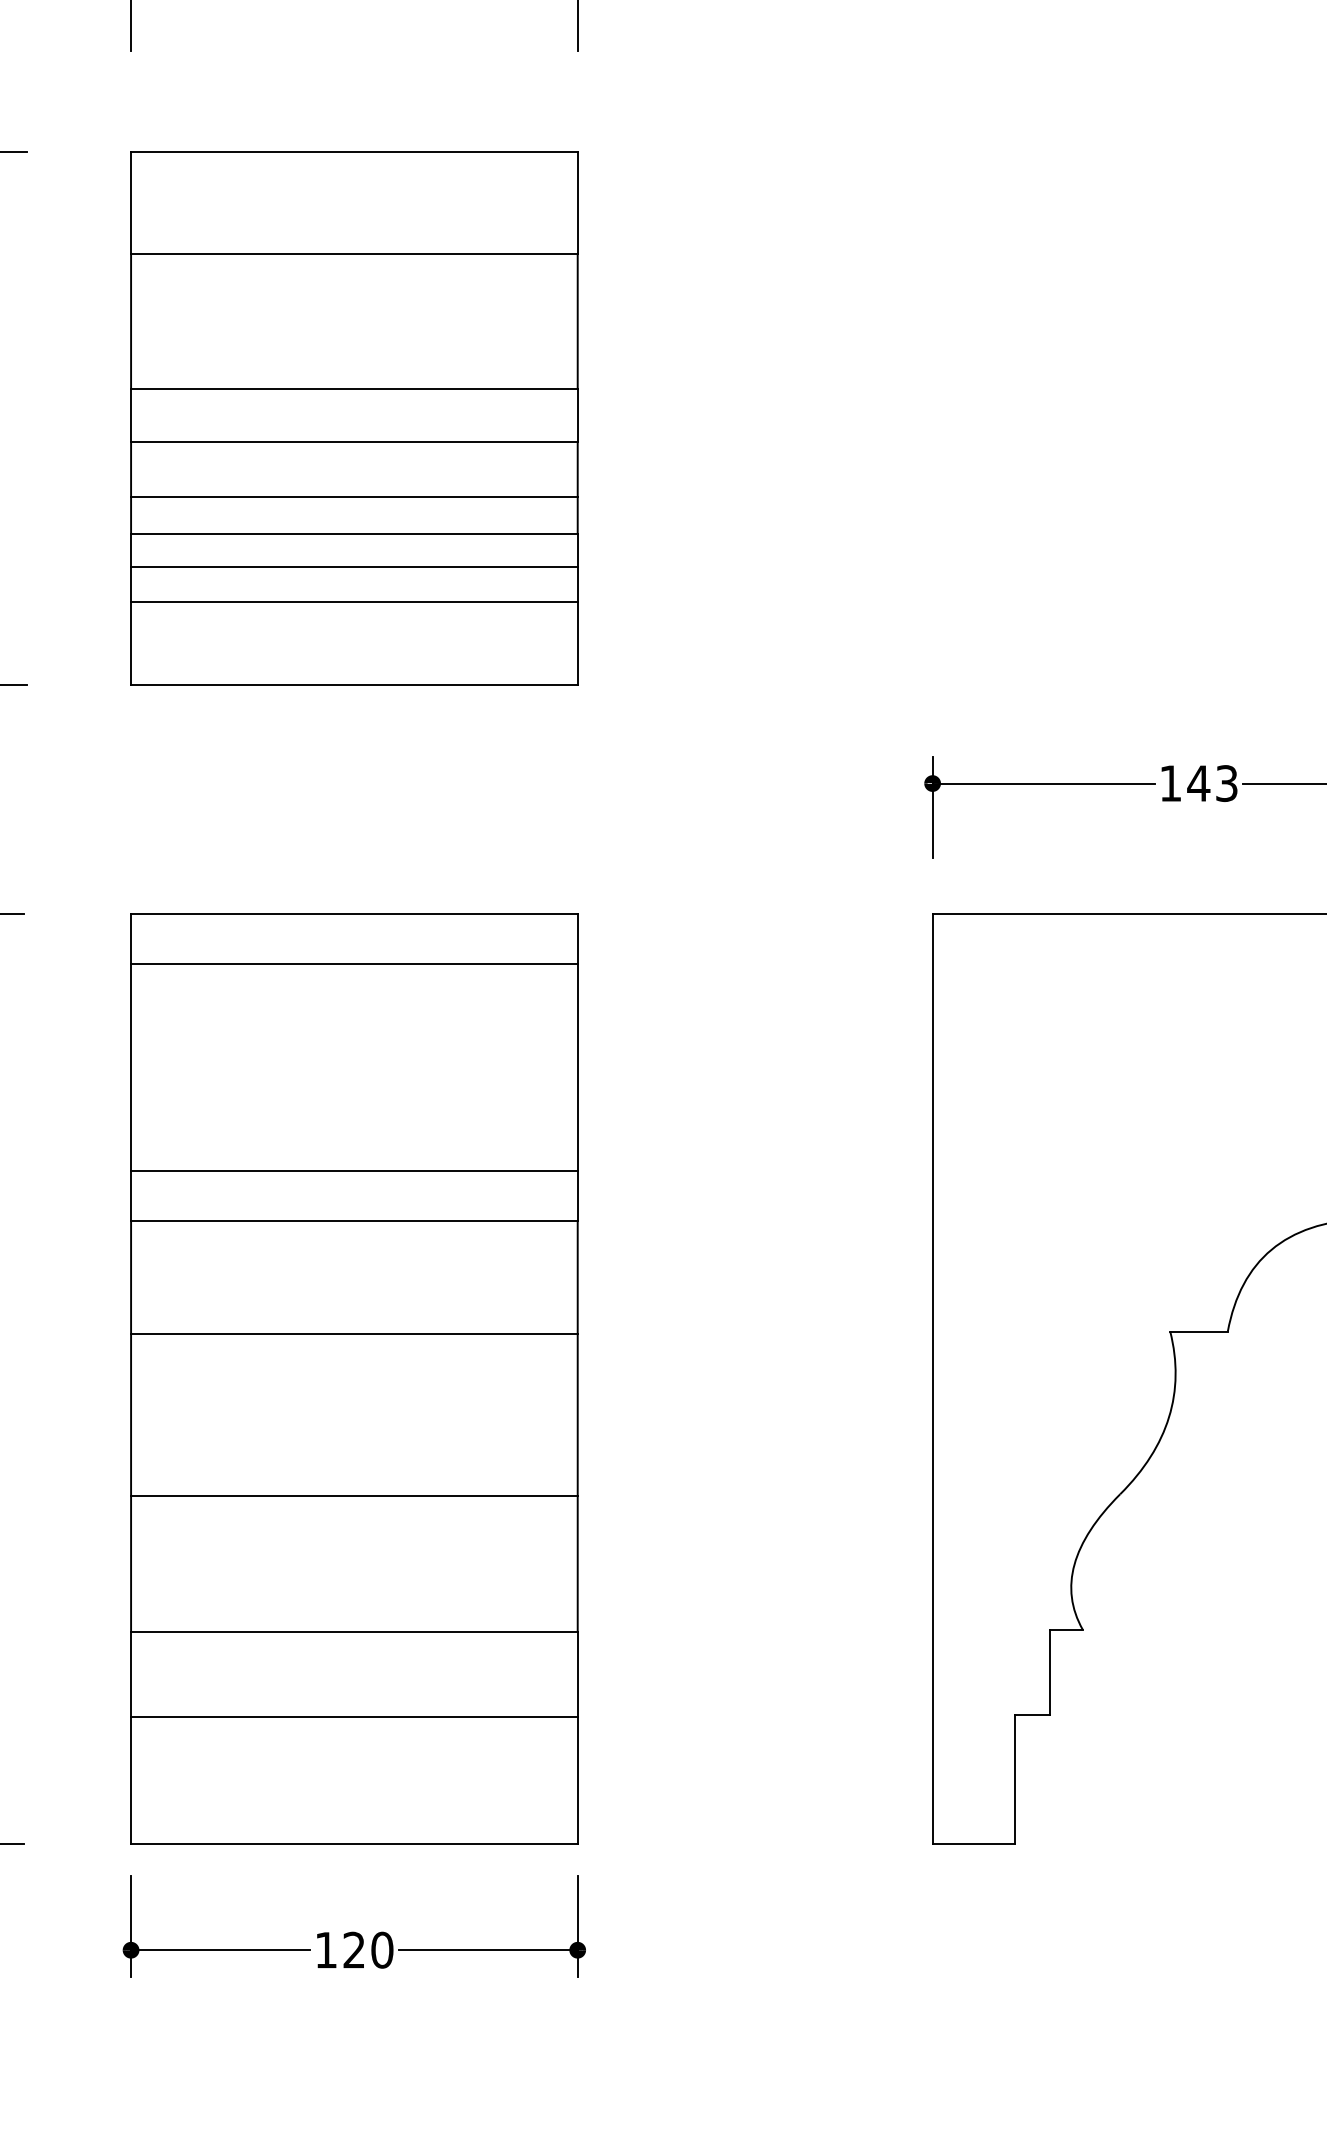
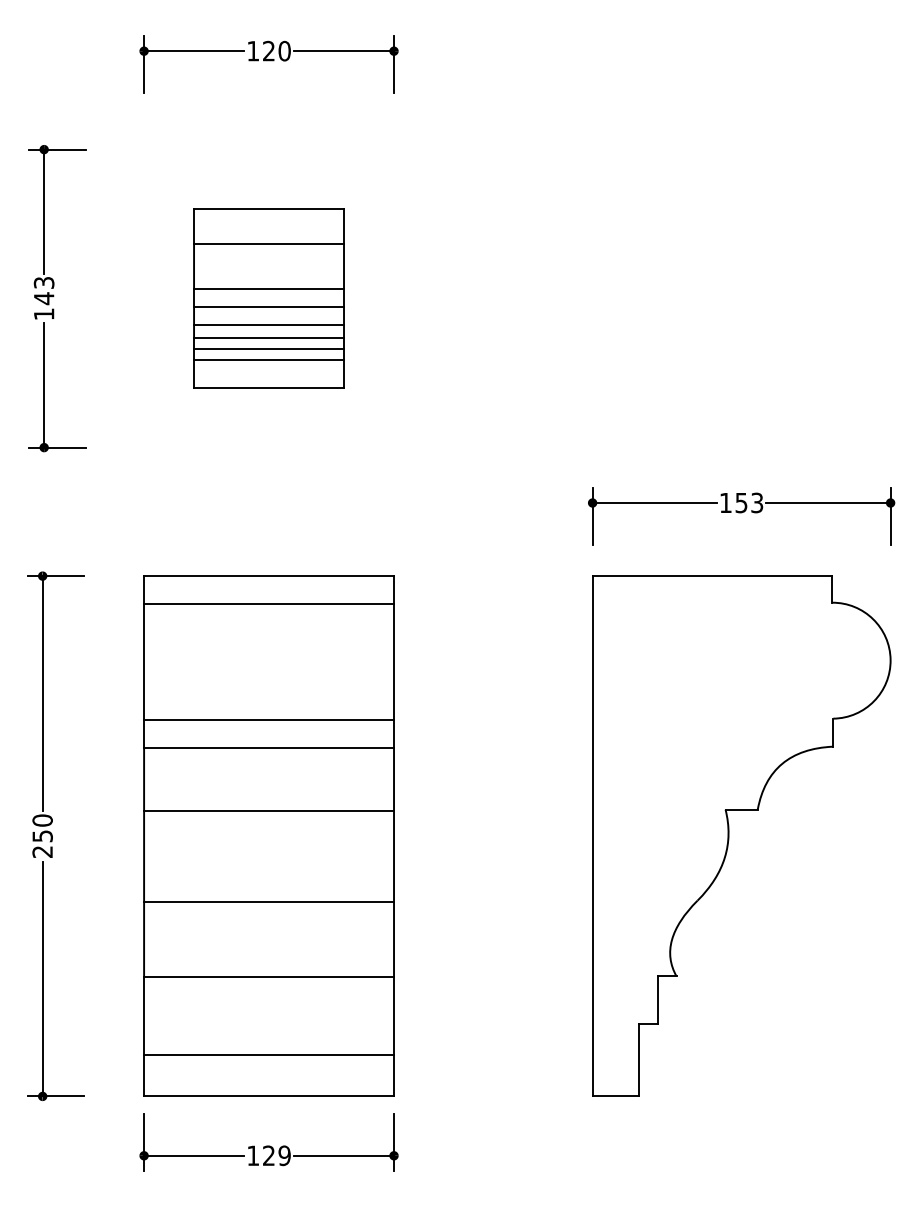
part: (353, 418) -> (268, 298), size x0.6
text: (1198, 784) -> (741, 503), 143 -> 153
line: (355, 1717) -> (269, 1055), moved
text: (381, 1949) -> (284, 1155), 120 -> 129

